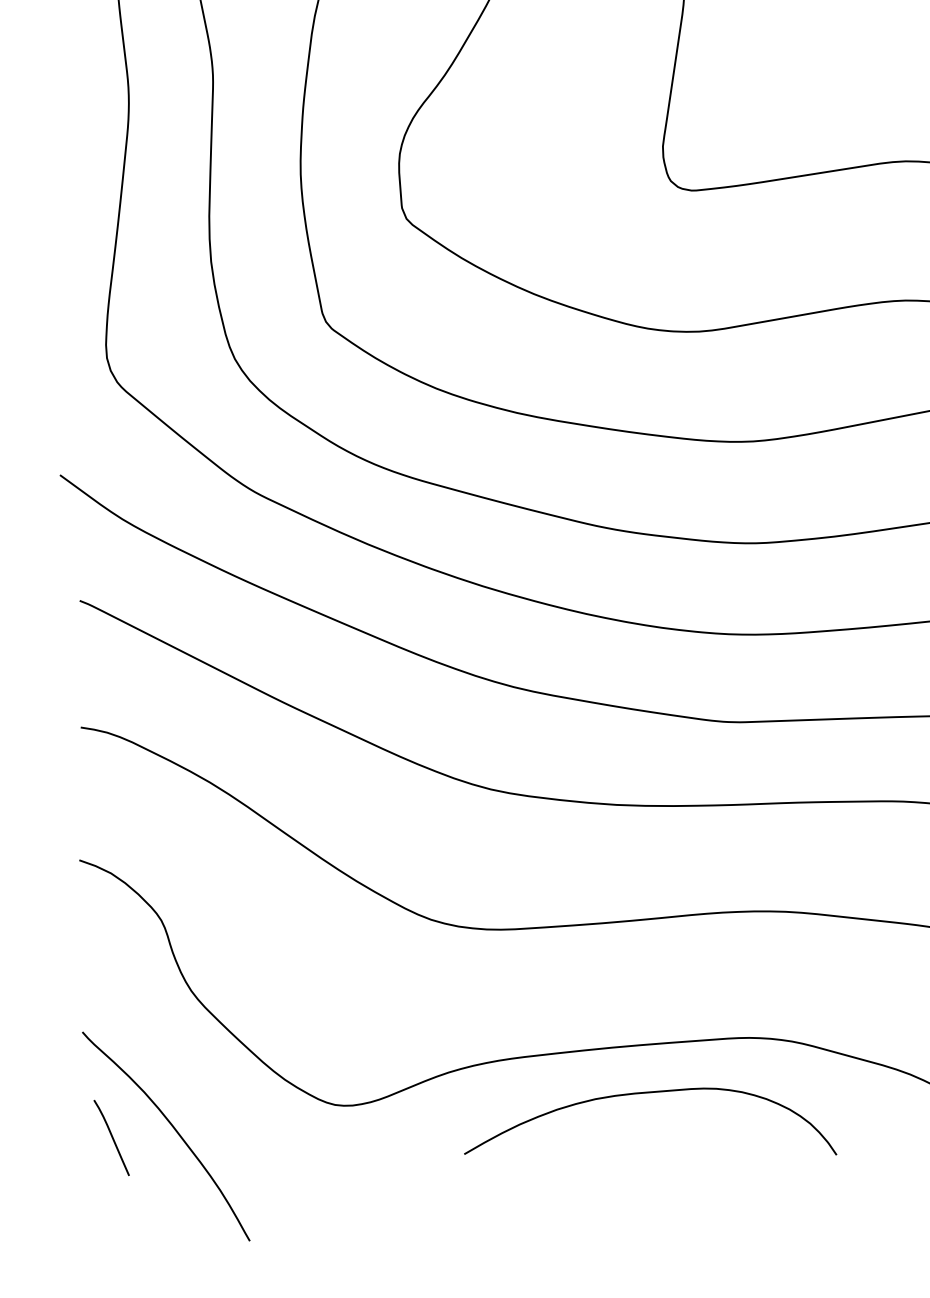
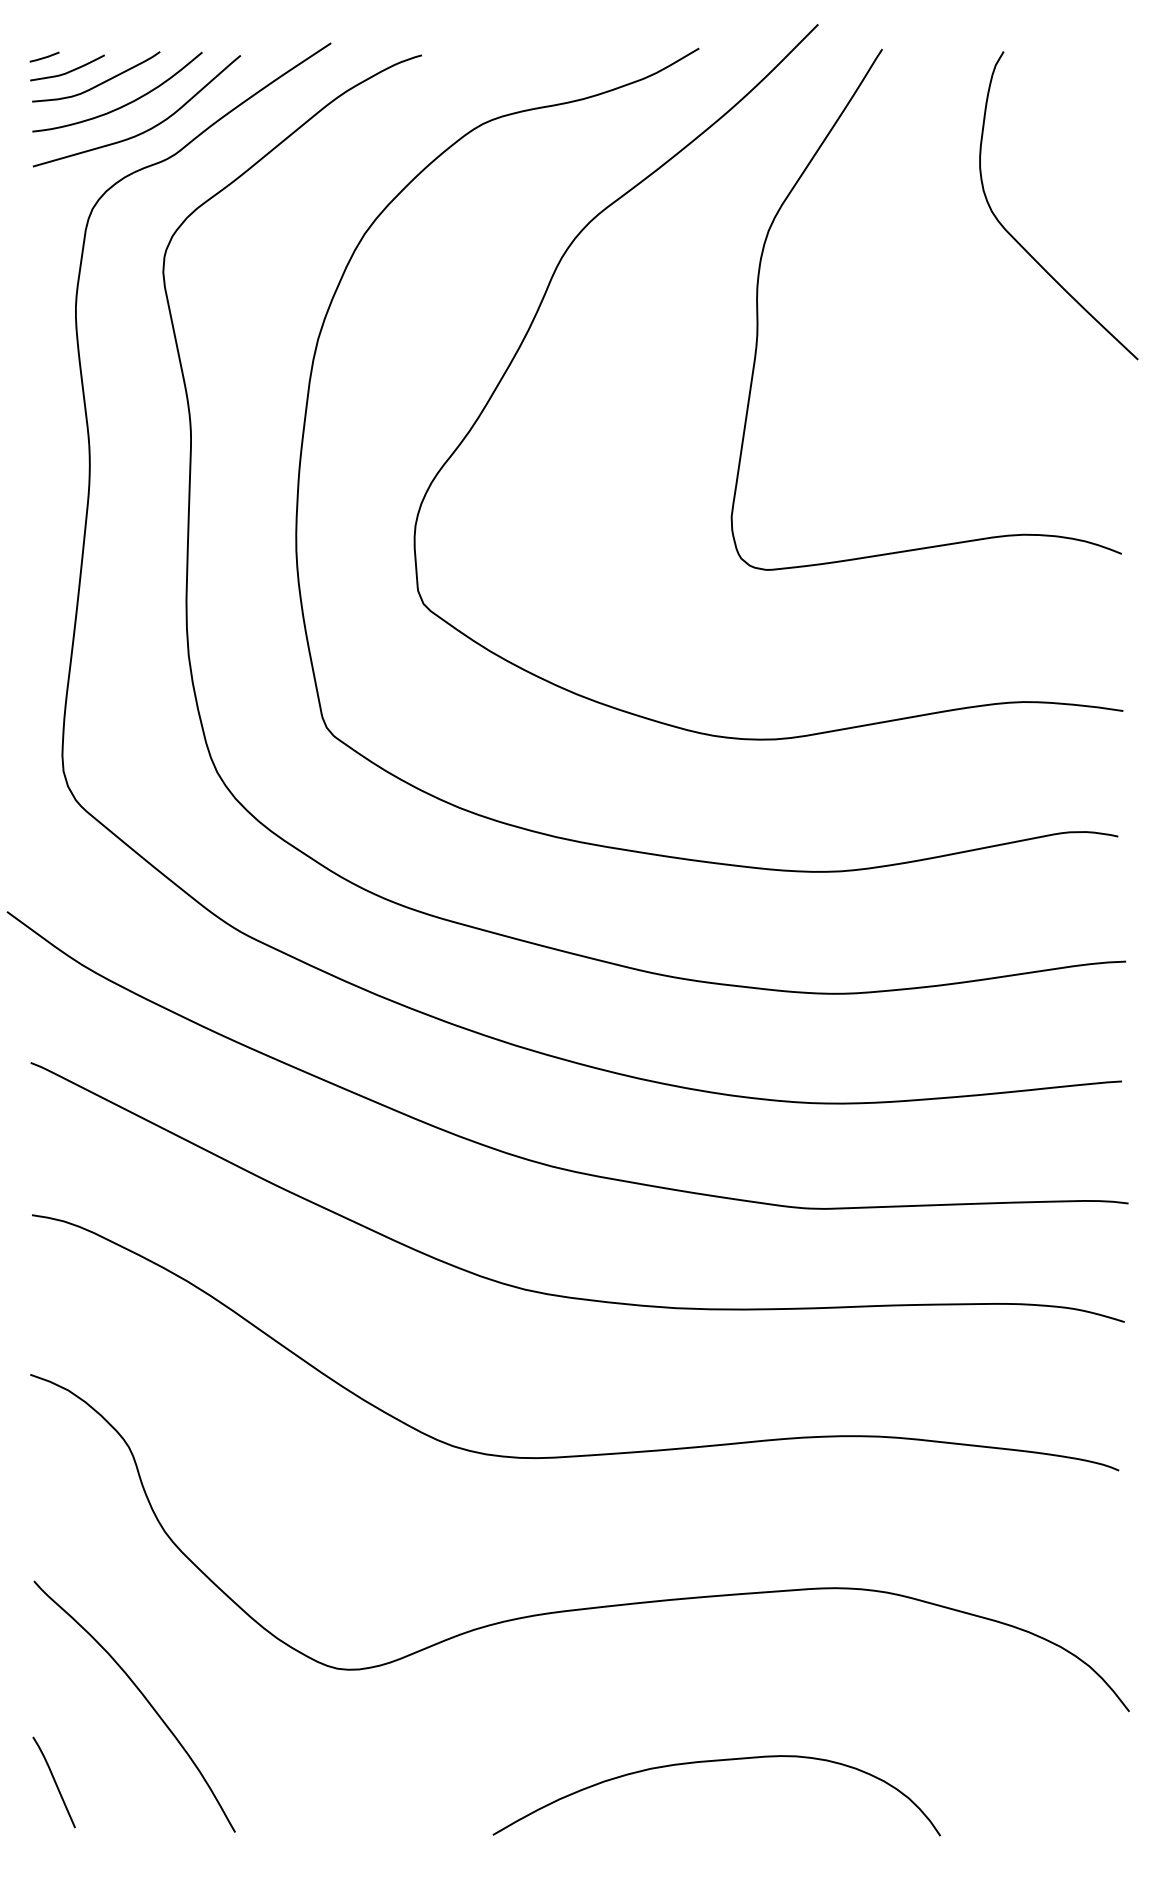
curve: (643, 1093) -> (708, 1762), moved
curve: (111, 1138) -> (54, 1782), moved

